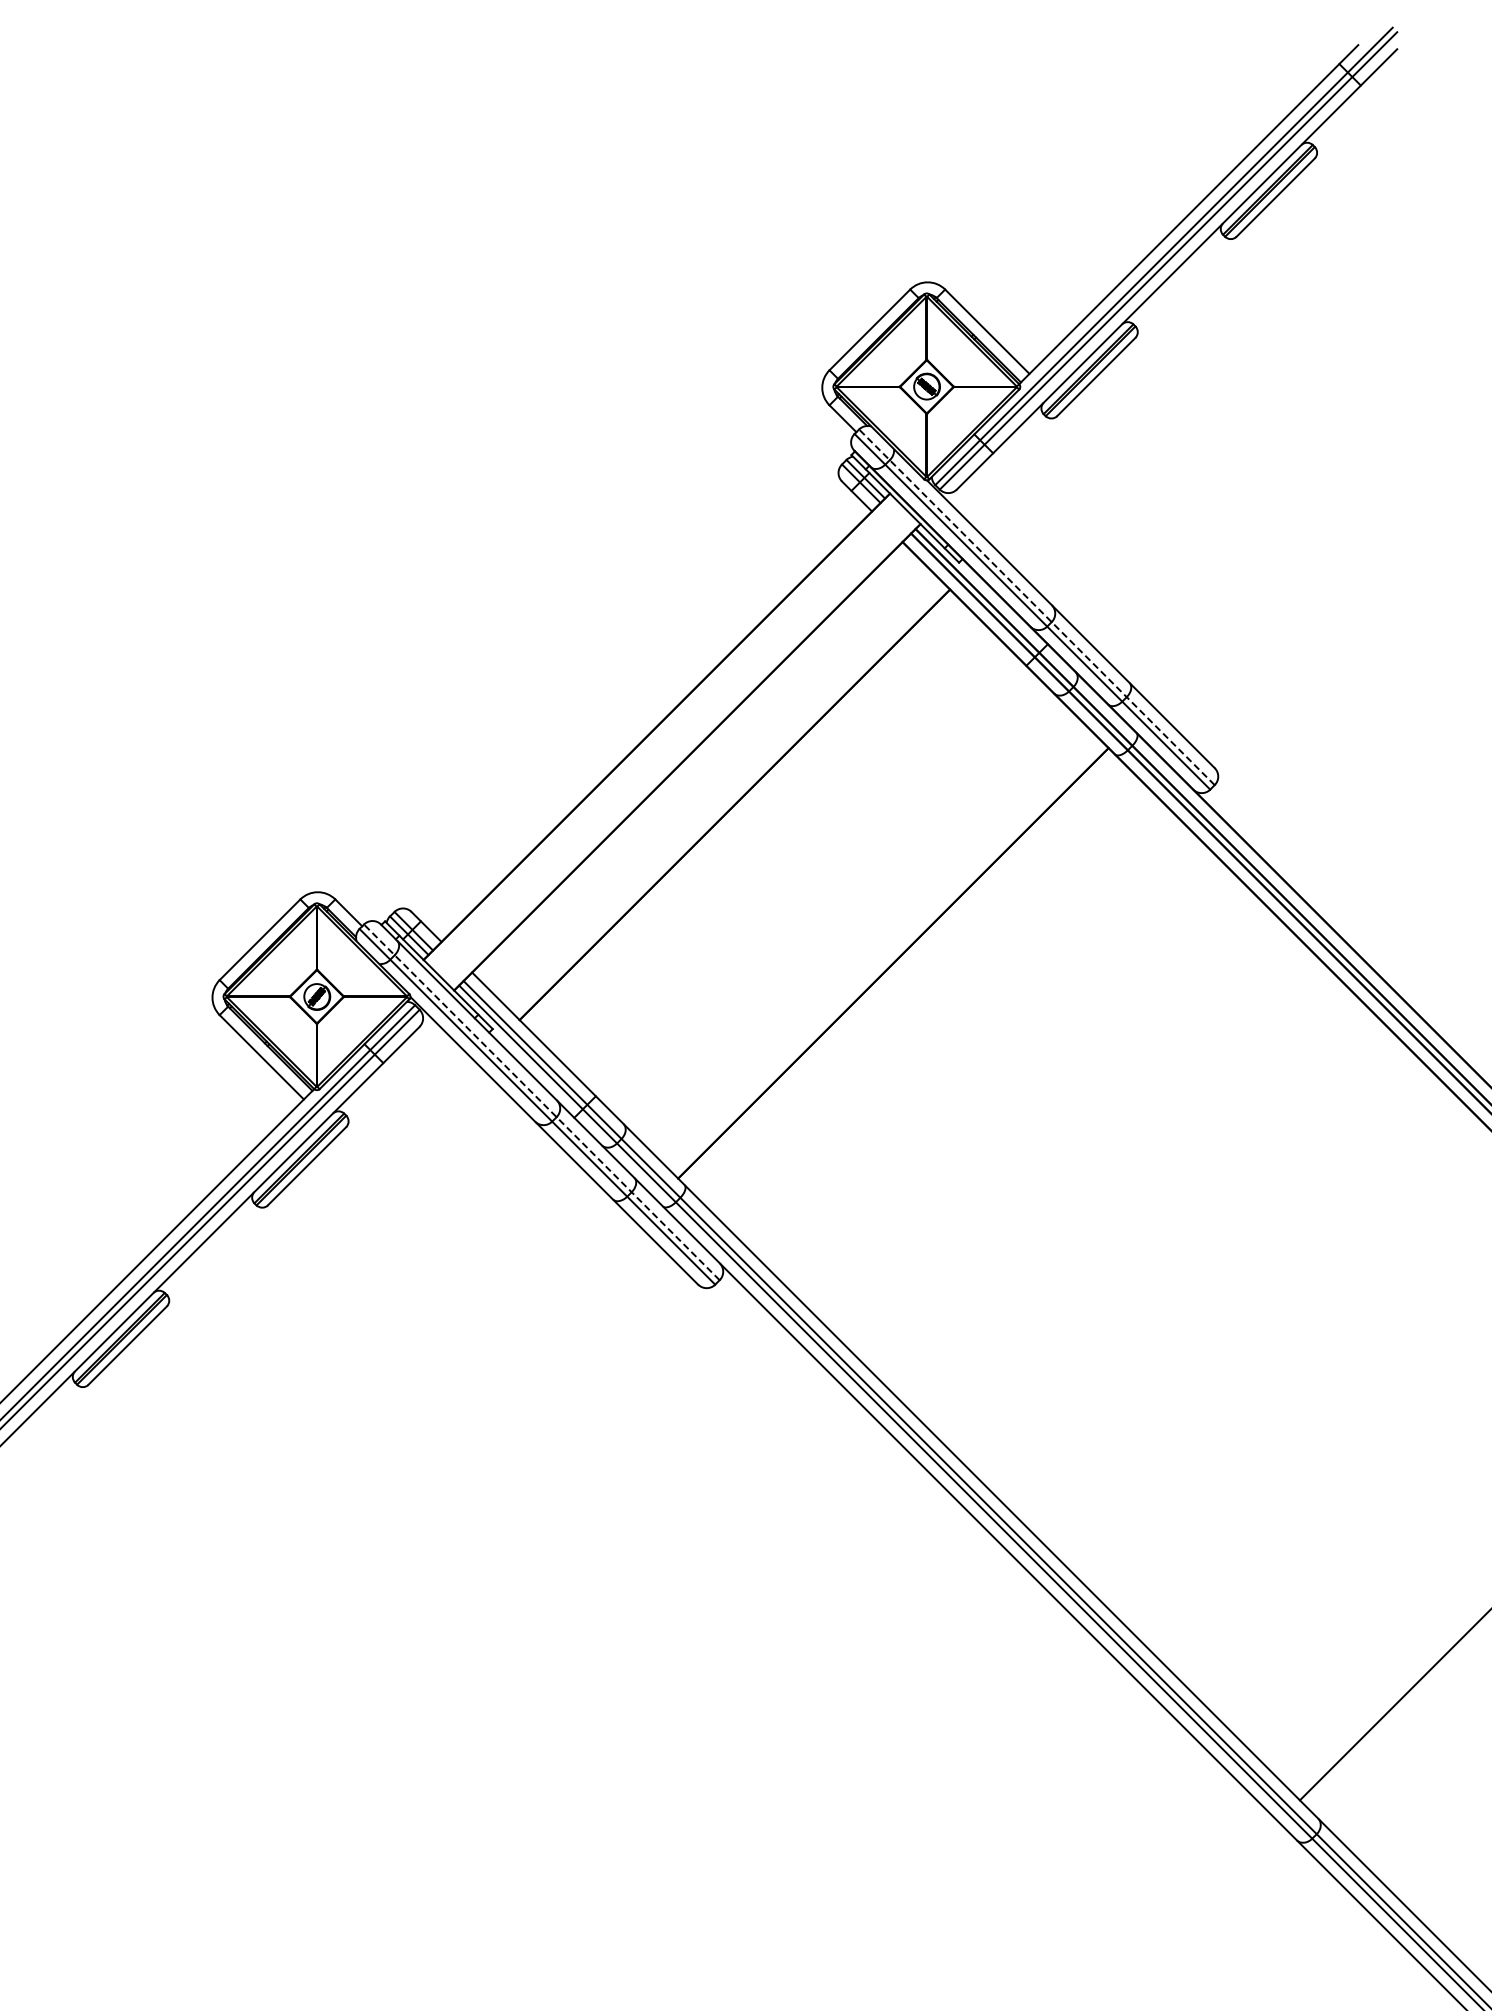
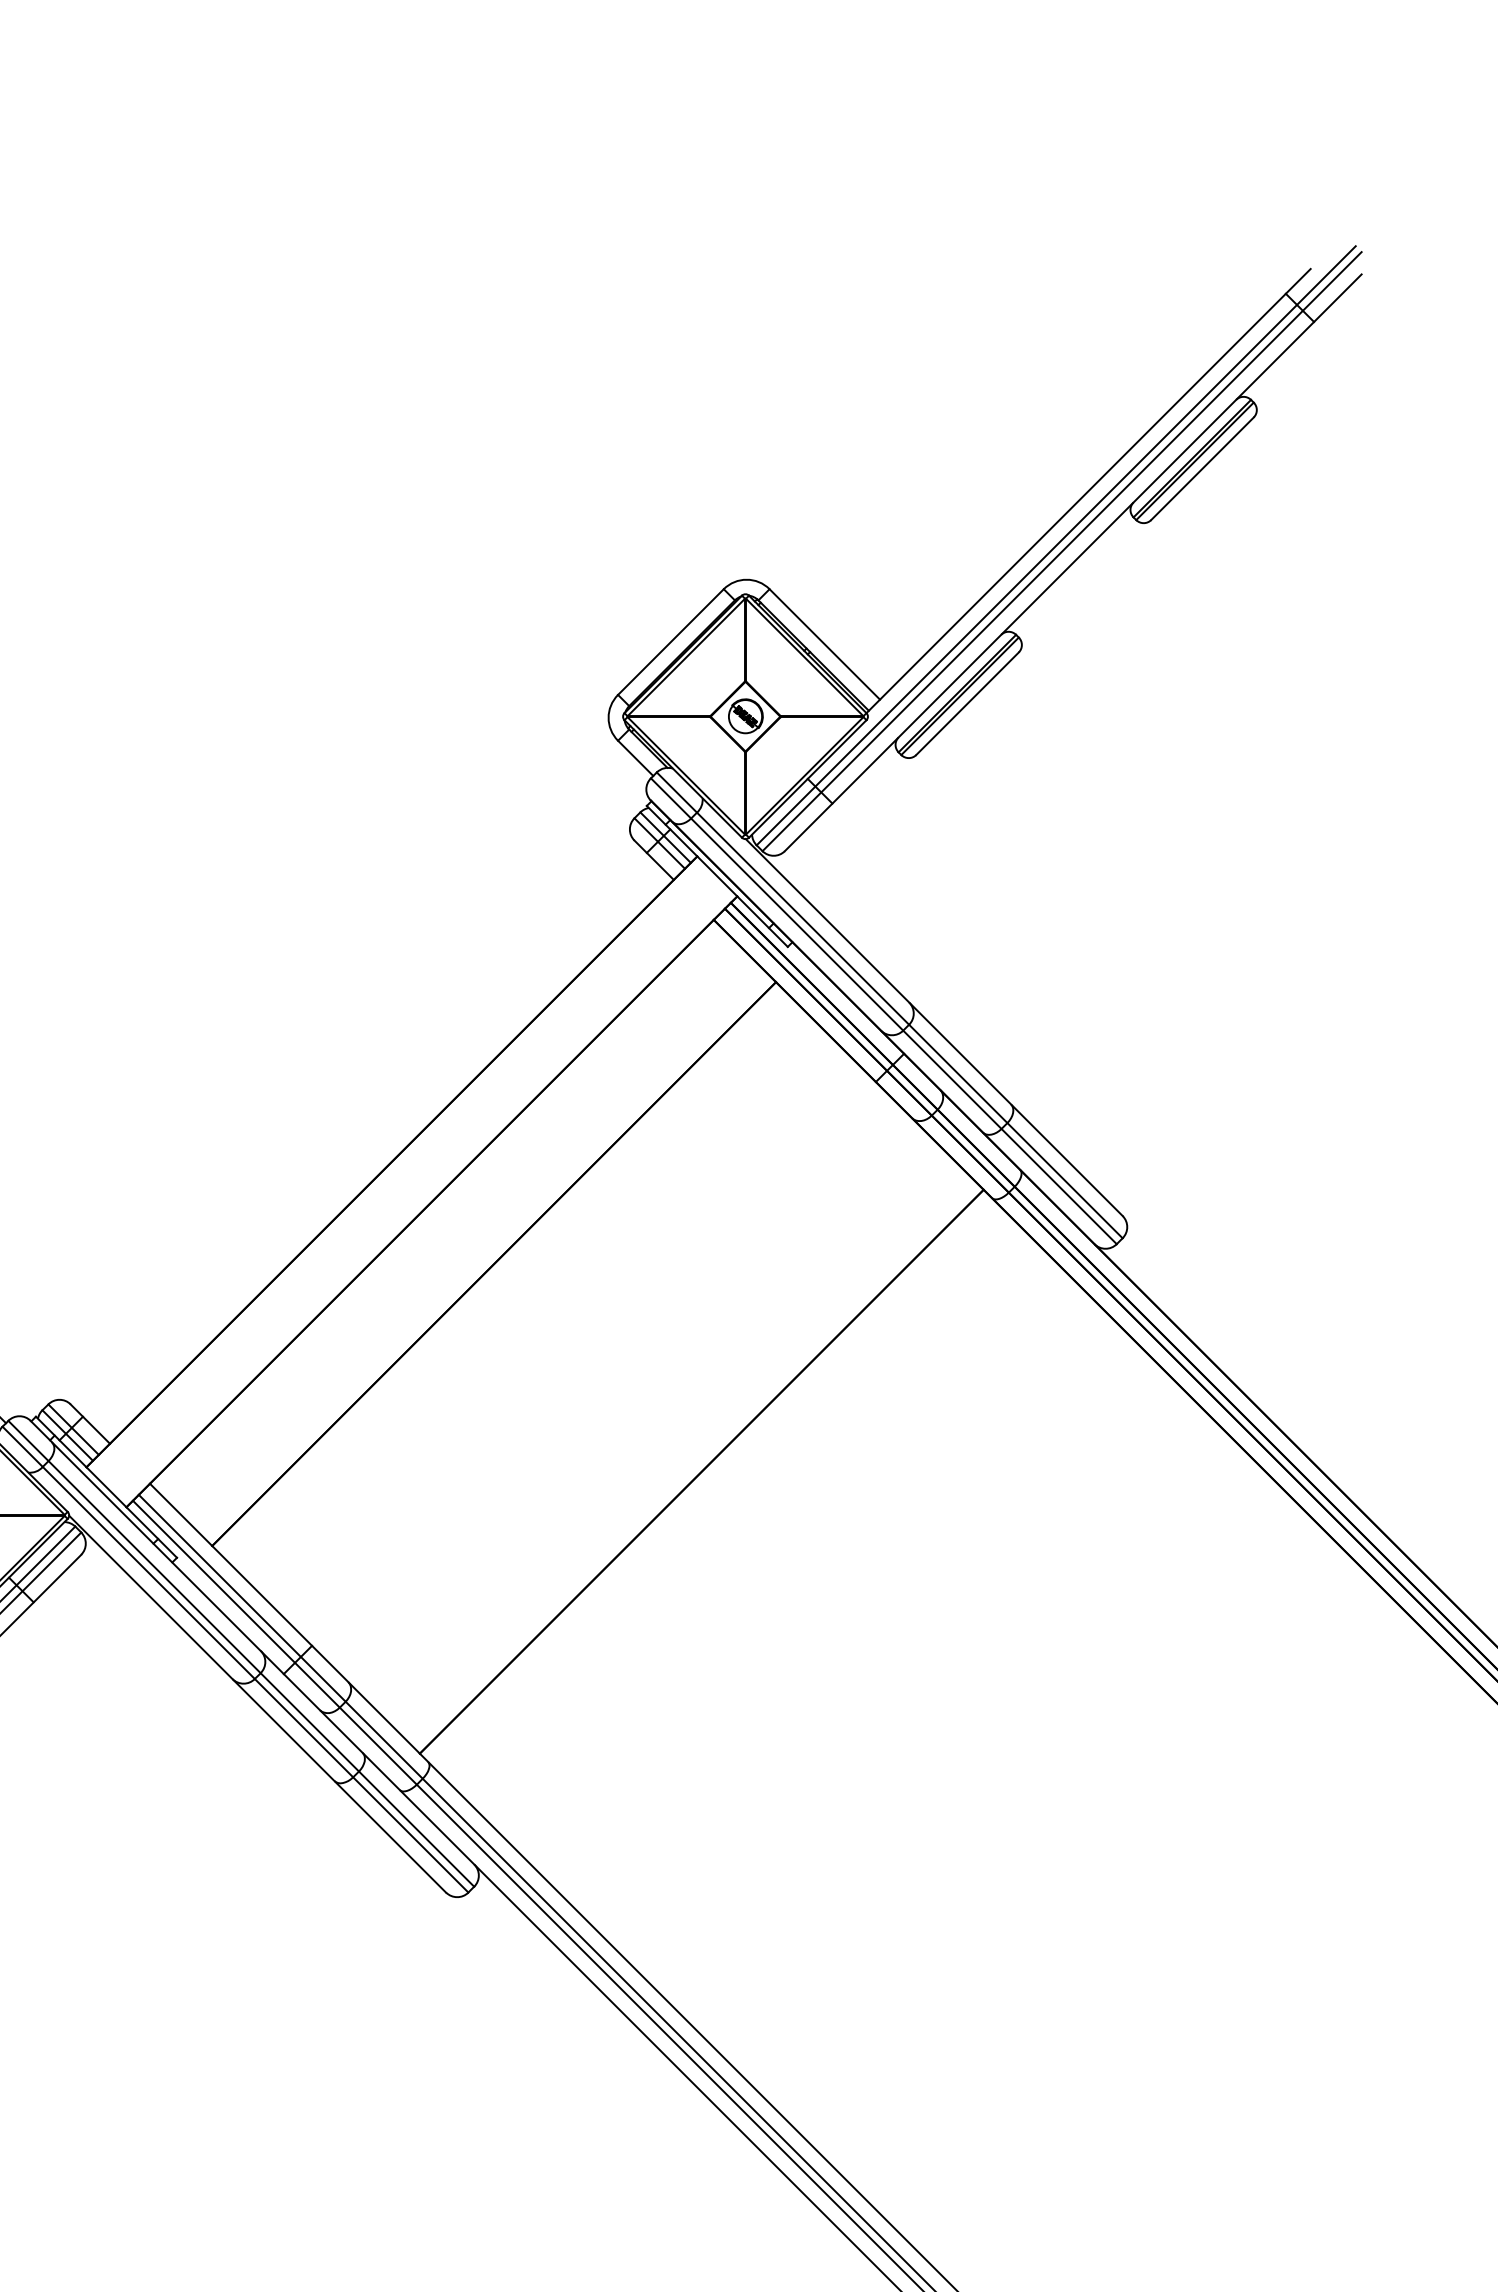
line: (1036, 606) -> (889, 1004), dashed -> solid
line: (541, 1102) -> (240, 1653), dashed -> solid

